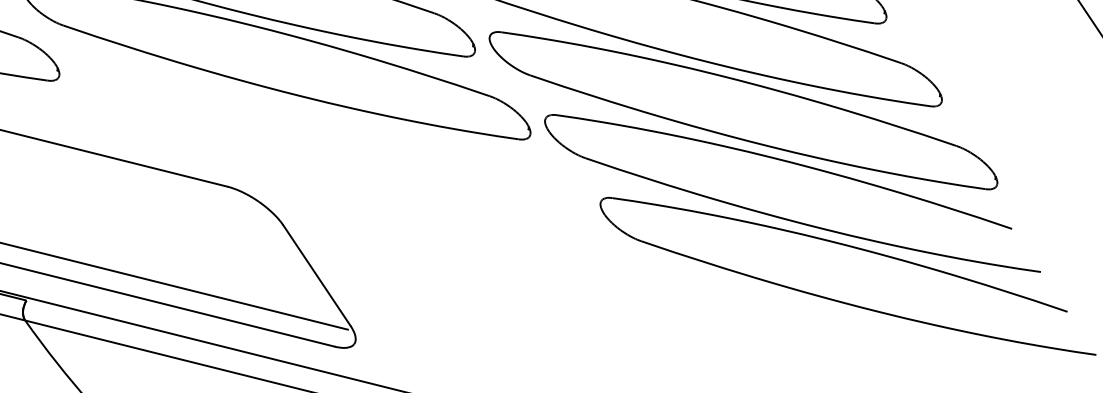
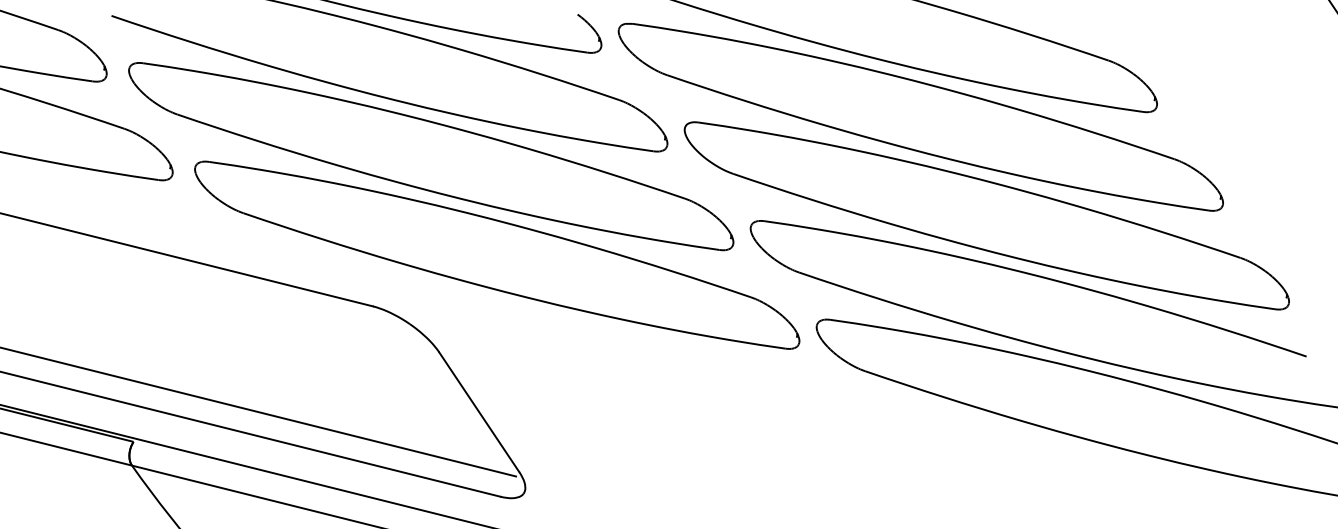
part: (332, 143) -> (497, 254), added

